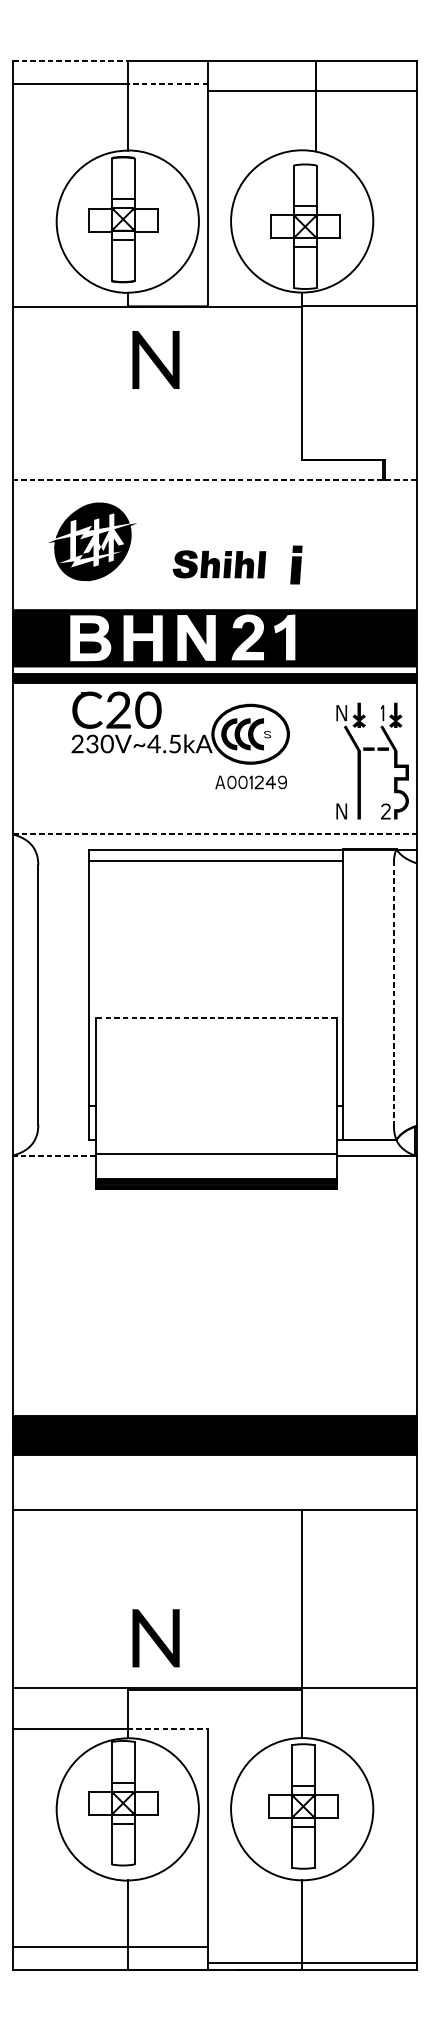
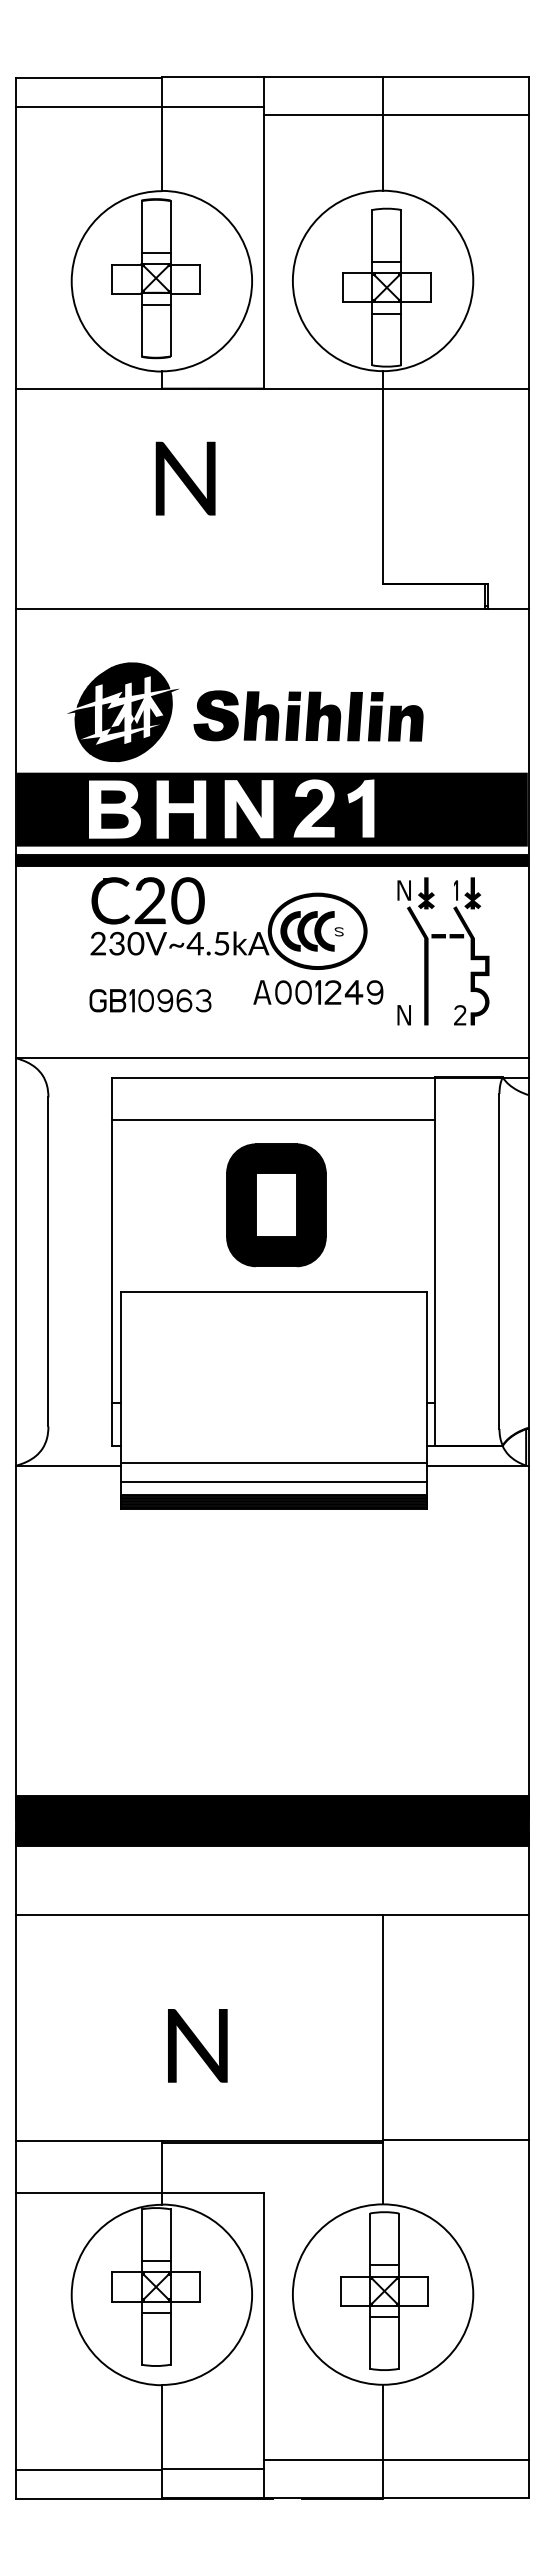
line: (70, 61) -> (89, 77), dashed -> solid
line: (167, 83) -> (212, 106), dashed -> solid
line: (316, 105) -> (383, 133), moved
text: (155, 359) -> (185, 478), moved
line: (215, 479) -> (272, 608), dashed -> solid
part: (91, 542) -> (122, 712), moved
part: (218, 564) -> (277, 715), size x1.43
fill: (319, 570) -> (405, 723), added
part: (372, 750) -> (443, 938), moved
part: (251, 782) -> (318, 992), size x1.43
part: (118, 788) -> (150, 1000), added
line: (215, 834) -> (272, 1058), dashed -> solid
line: (215, 861) -> (273, 1120), moved
part: (218, 950) -> (276, 1205), added
line: (393, 993) -> (499, 1260), dashed -> solid
line: (215, 1018) -> (273, 1291), dashed -> solid
line: (54, 1155) -> (68, 1465), dashed -> solid
line: (215, 1168) -> (273, 1481), added
text: (155, 1638) -> (197, 2045), moved
line: (167, 1728) -> (212, 2192), dashed -> solid
line: (311, 1962) -> (395, 2460), moved

